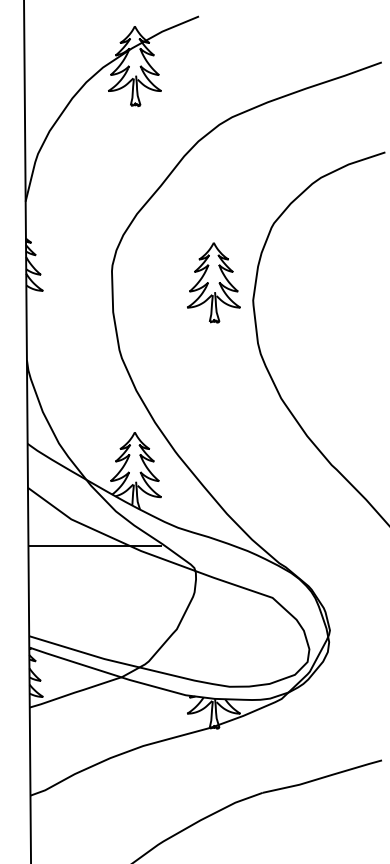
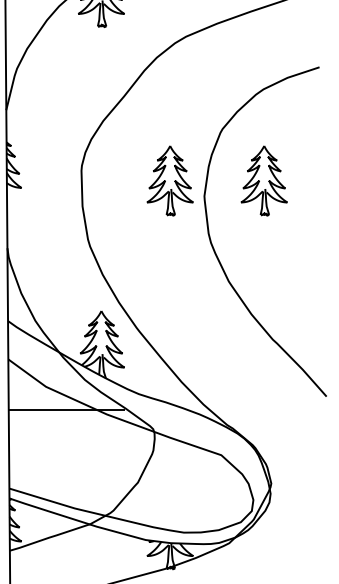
part: (321, 282) -> (263, 180), added

